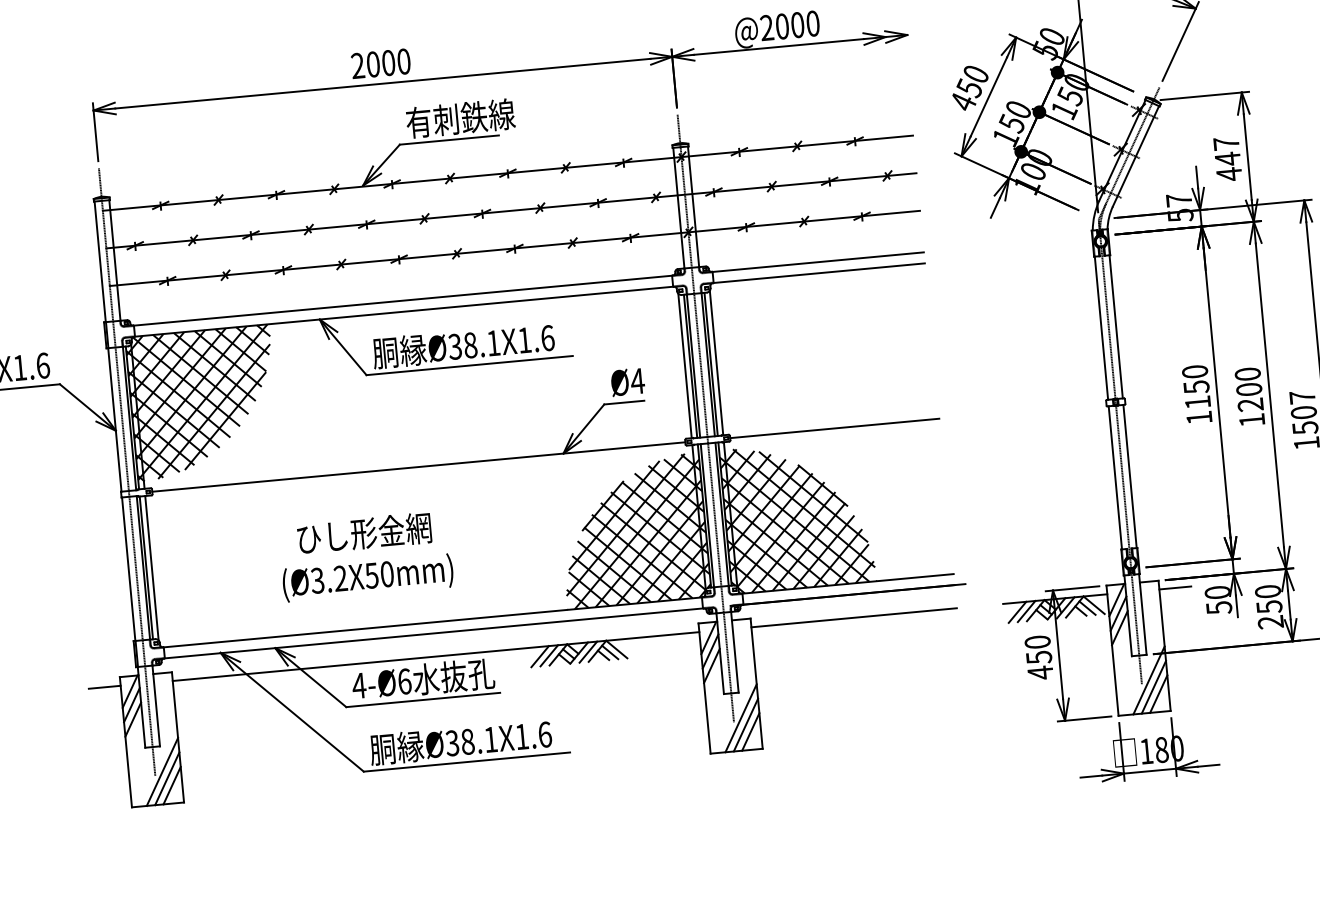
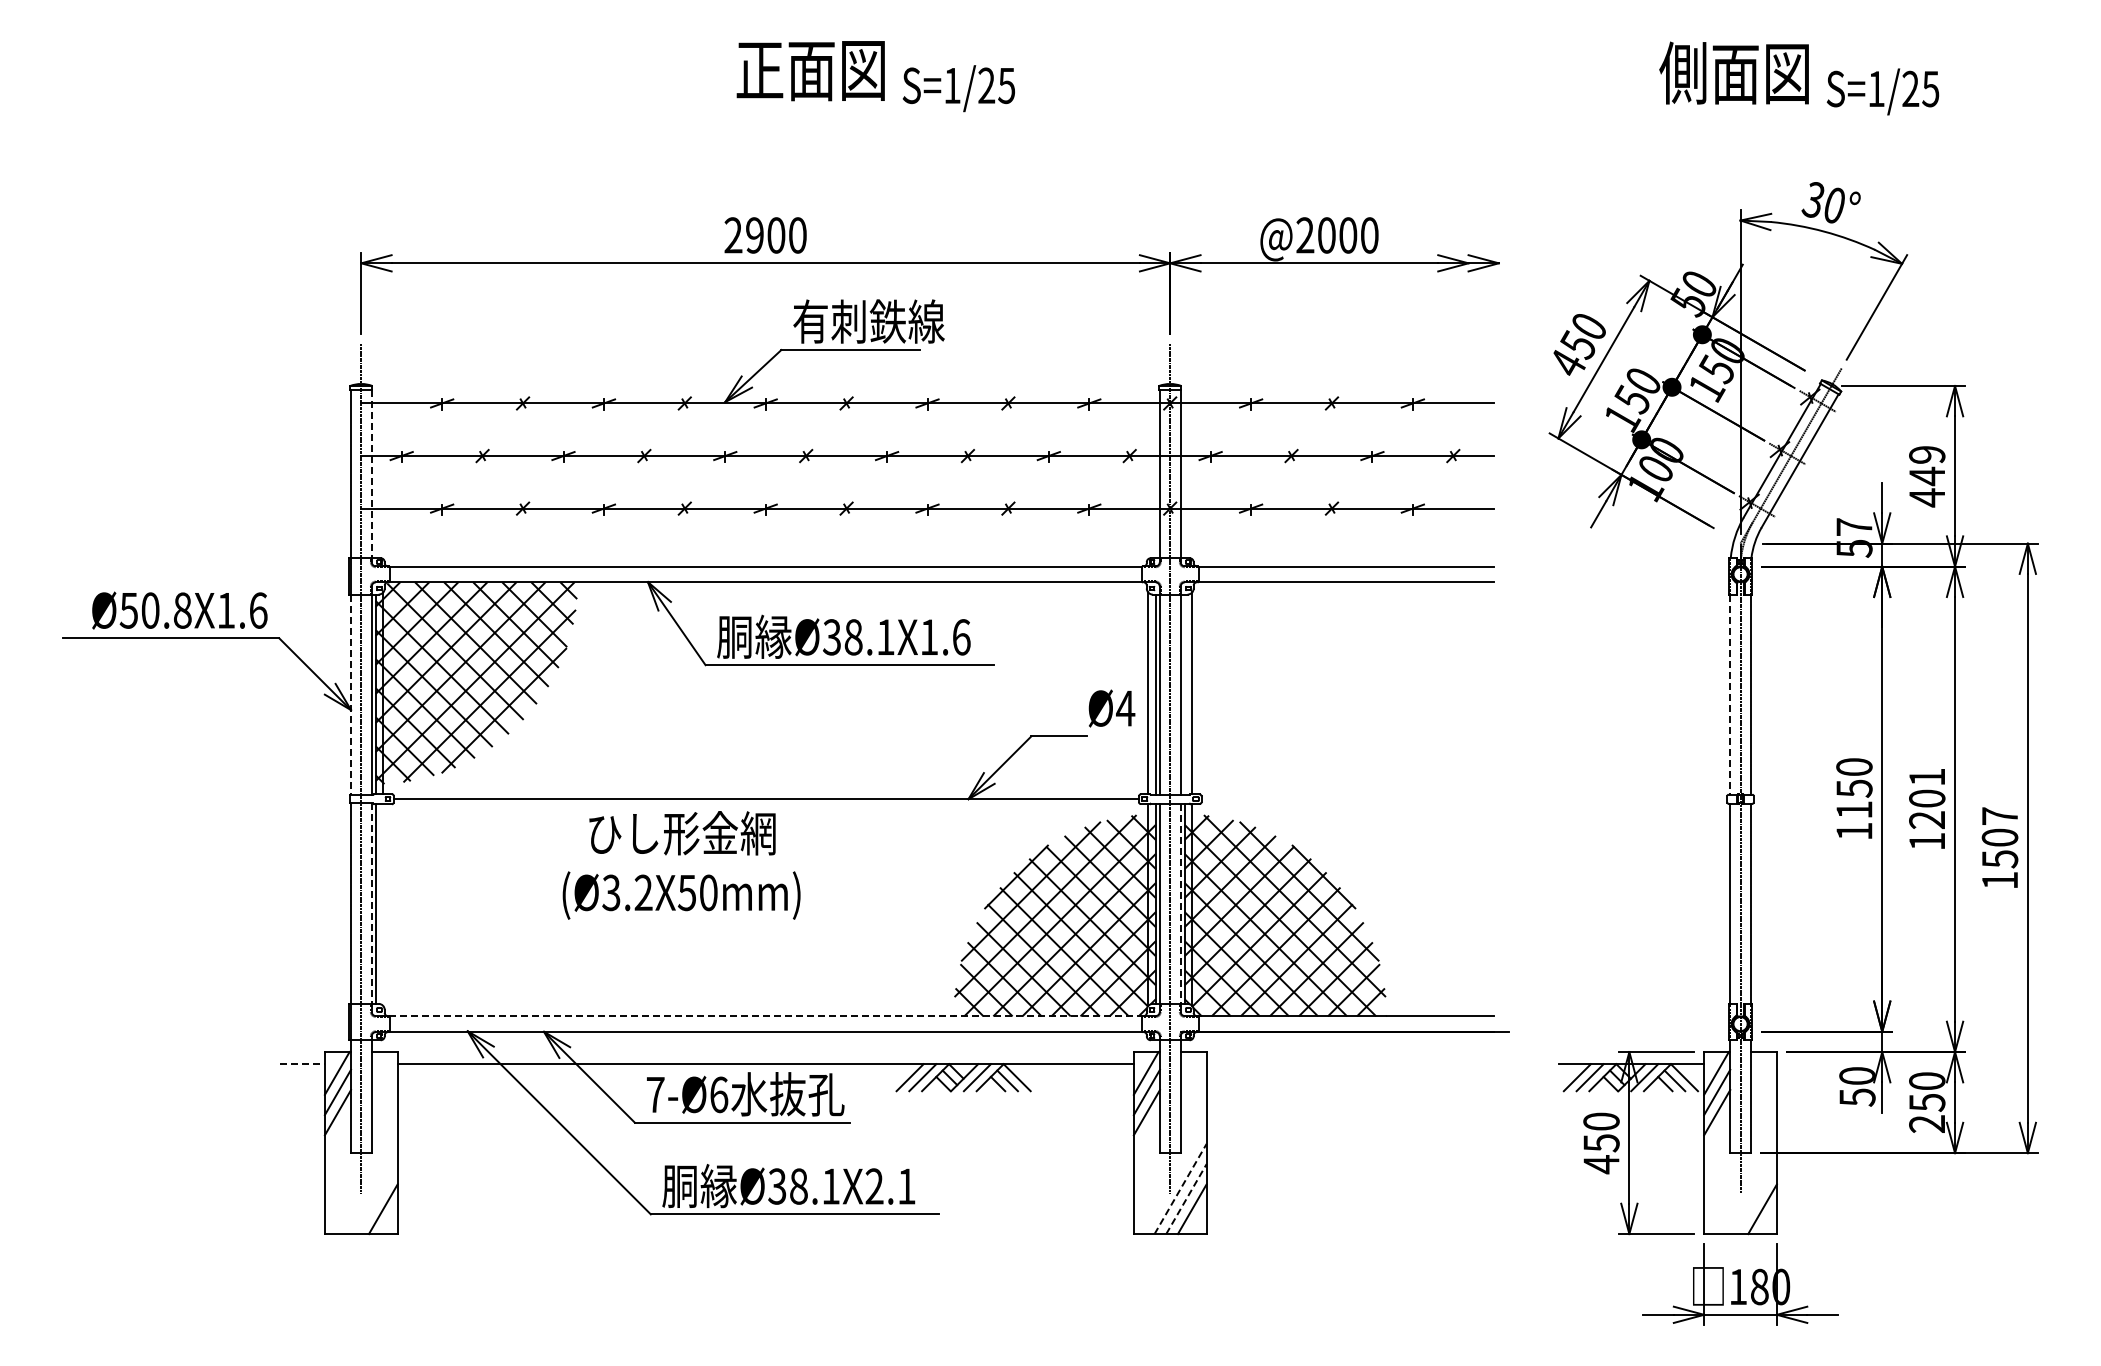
text: (373, 64) -> (754, 235), 2000 -> 2900
text: (1226, 143) -> (1927, 454), 447 -> 449
line: (114, 260) -> (371, 474), solid -> dashed
line: (1101, 328) -> (1730, 695), solid -> dashed
line: (711, 364) -> (1184, 694), removed
text: (1247, 373) -> (1927, 776), 1200 -> 1201
text: (627, 382) -> (1111, 708), moved
line: (115, 420) -> (351, 695), solid -> dashed
line: (834, 428) -> (1347, 799), removed
line: (722, 514) -> (1180, 904), solid -> dashed
text: (365, 556) -> (681, 865), moved
line: (143, 568) -> (371, 904), solid -> dashed
line: (152, 568) -> (383, 905), removed
line: (1174, 588) -> (1798, 1064), removed
line: (853, 618) -> (1349, 1064), removed
line: (433, 622) -> (766, 1016), solid -> dashed
line: (1148, 680) -> (1750, 1188), removed
text: (359, 685) -> (655, 1094), 4-Ø6 -> 7-Ø6
line: (105, 687) -> (303, 1064), solid -> dashed
line: (1153, 687) -> (1756, 1199), removed
line: (740, 717) -> (1180, 1188), solid -> dashed
line: (745, 724) -> (1186, 1198), solid -> dashed
text: (533, 735) -> (890, 1186), Ø38.1X1.6 -> Ø38.1X2.1
line: (162, 771) -> (371, 1188), removed
line: (167, 779) -> (377, 1199), removed

